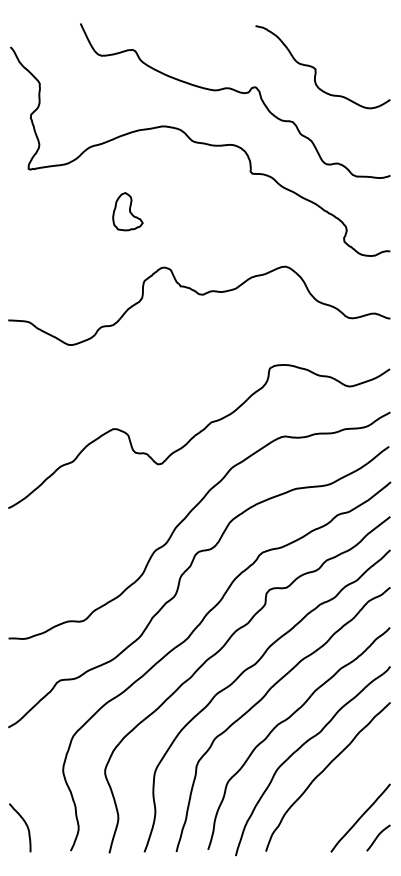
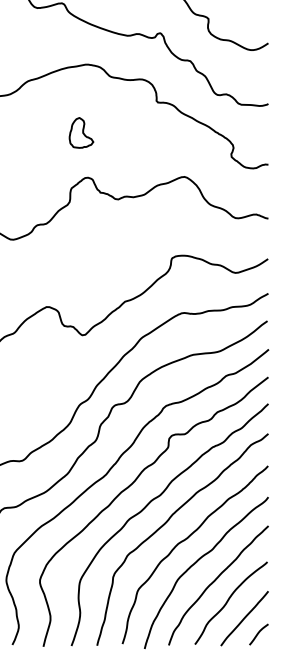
part: (127, 211) -> (81, 132), moved
curve: (340, 796) -> (228, 601), added

